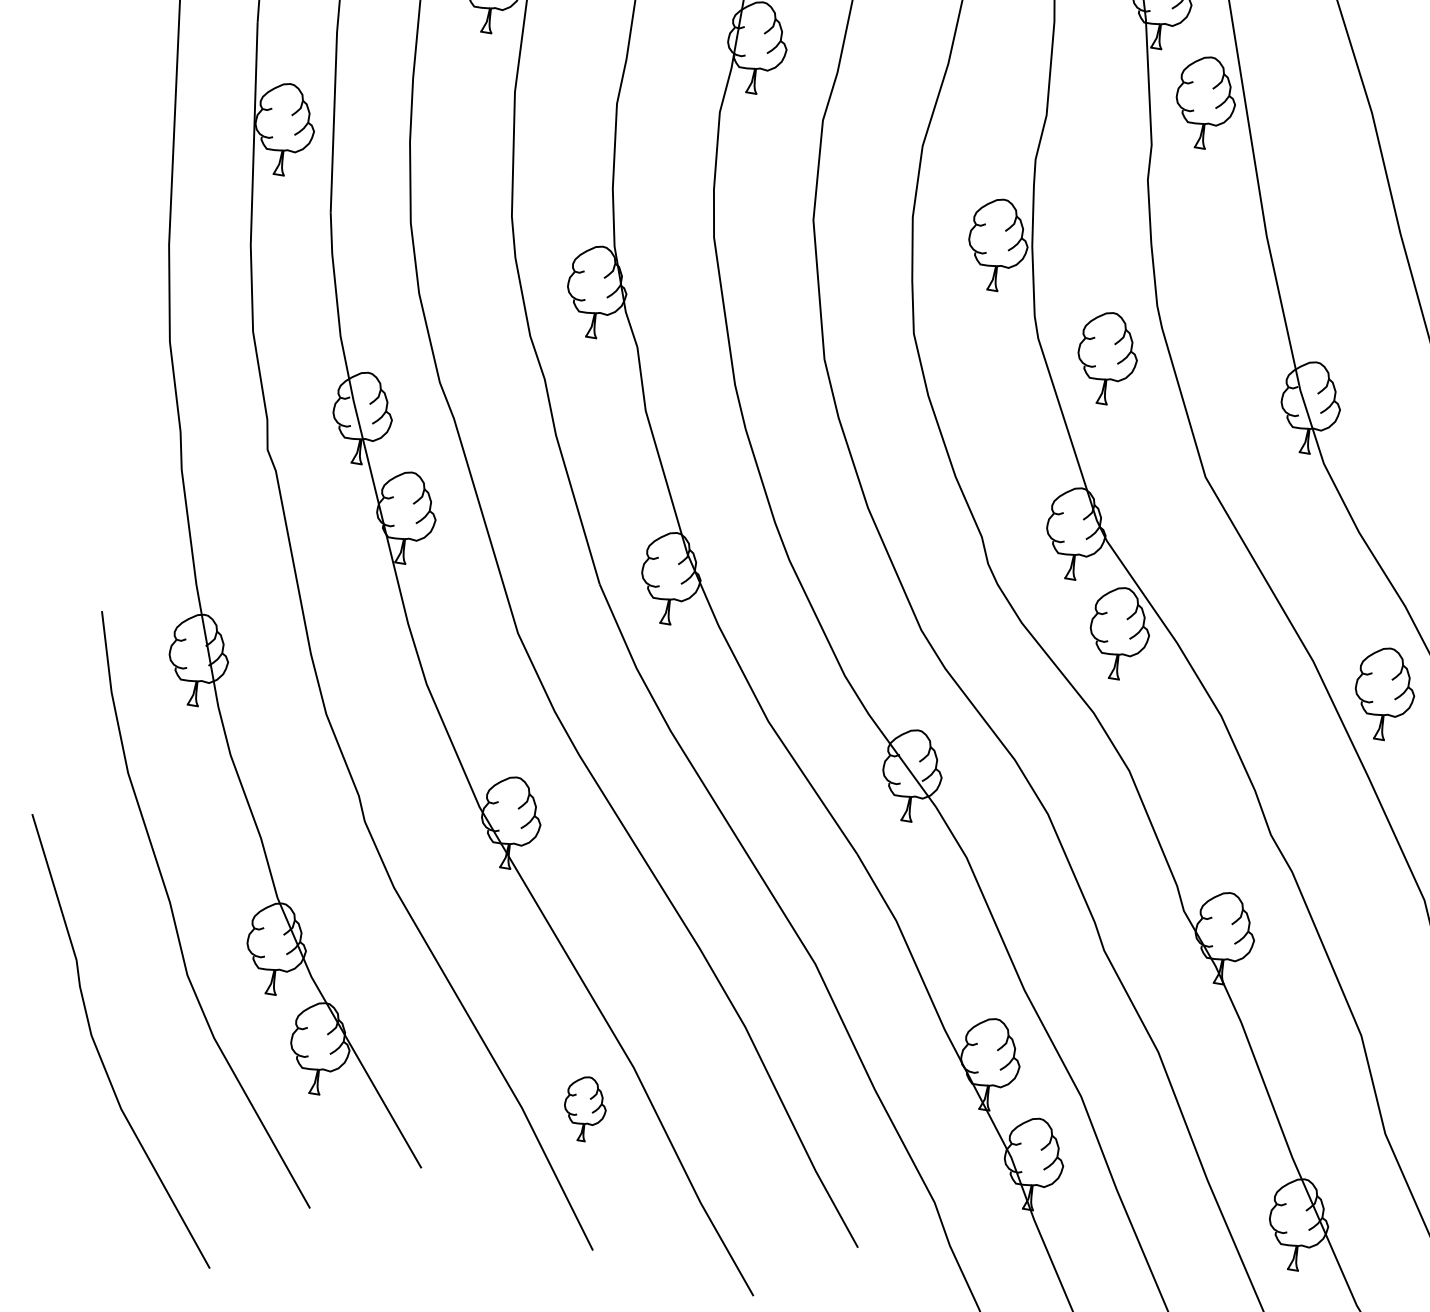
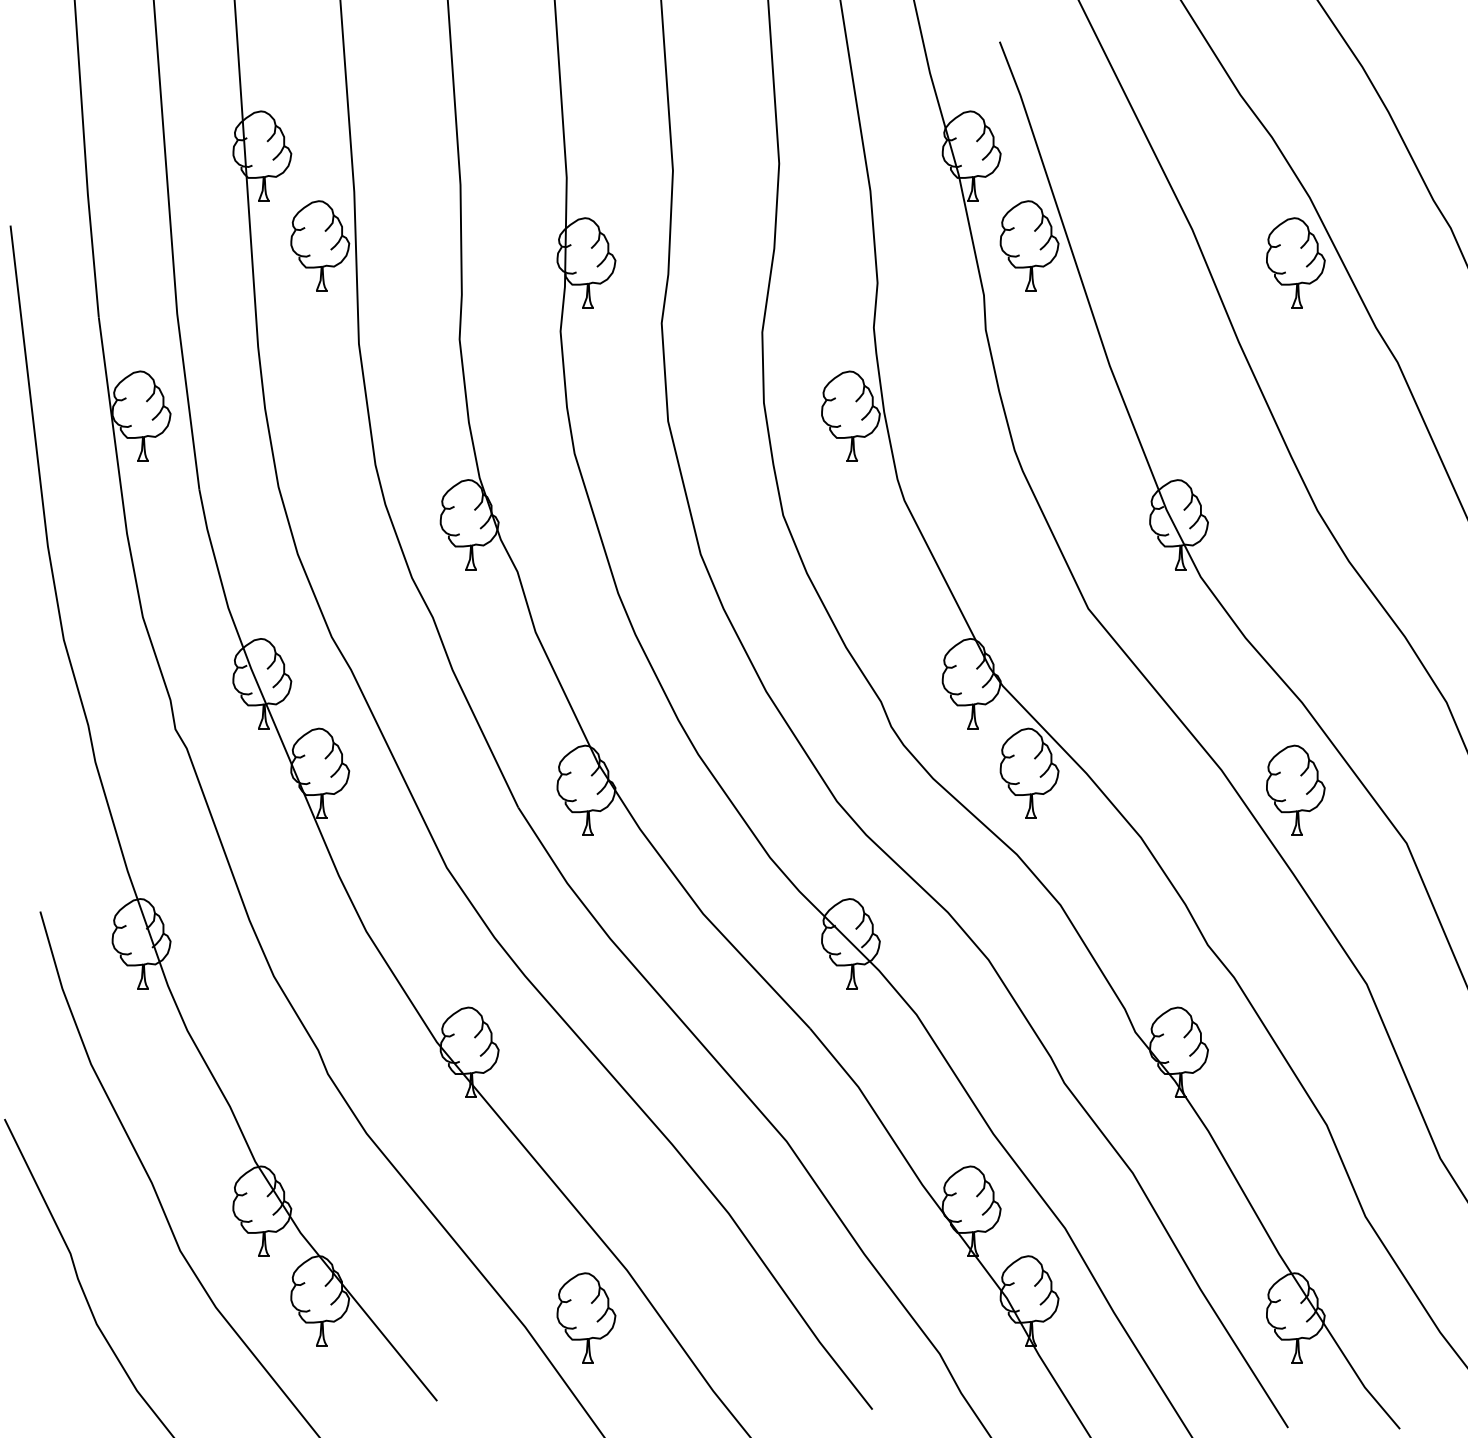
part: (1107, 357) -> (974, 508), removed
part: (585, 1108) -> (586, 1317), size x1.43

